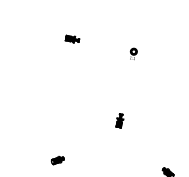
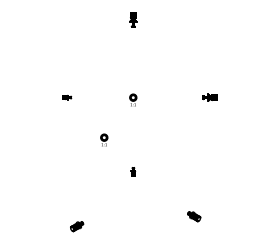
part: (72, 39) -> (66, 97), size x0.6
part: (99, 85) -> (104, 139), added
part: (120, 120) -> (133, 171), size x0.6

